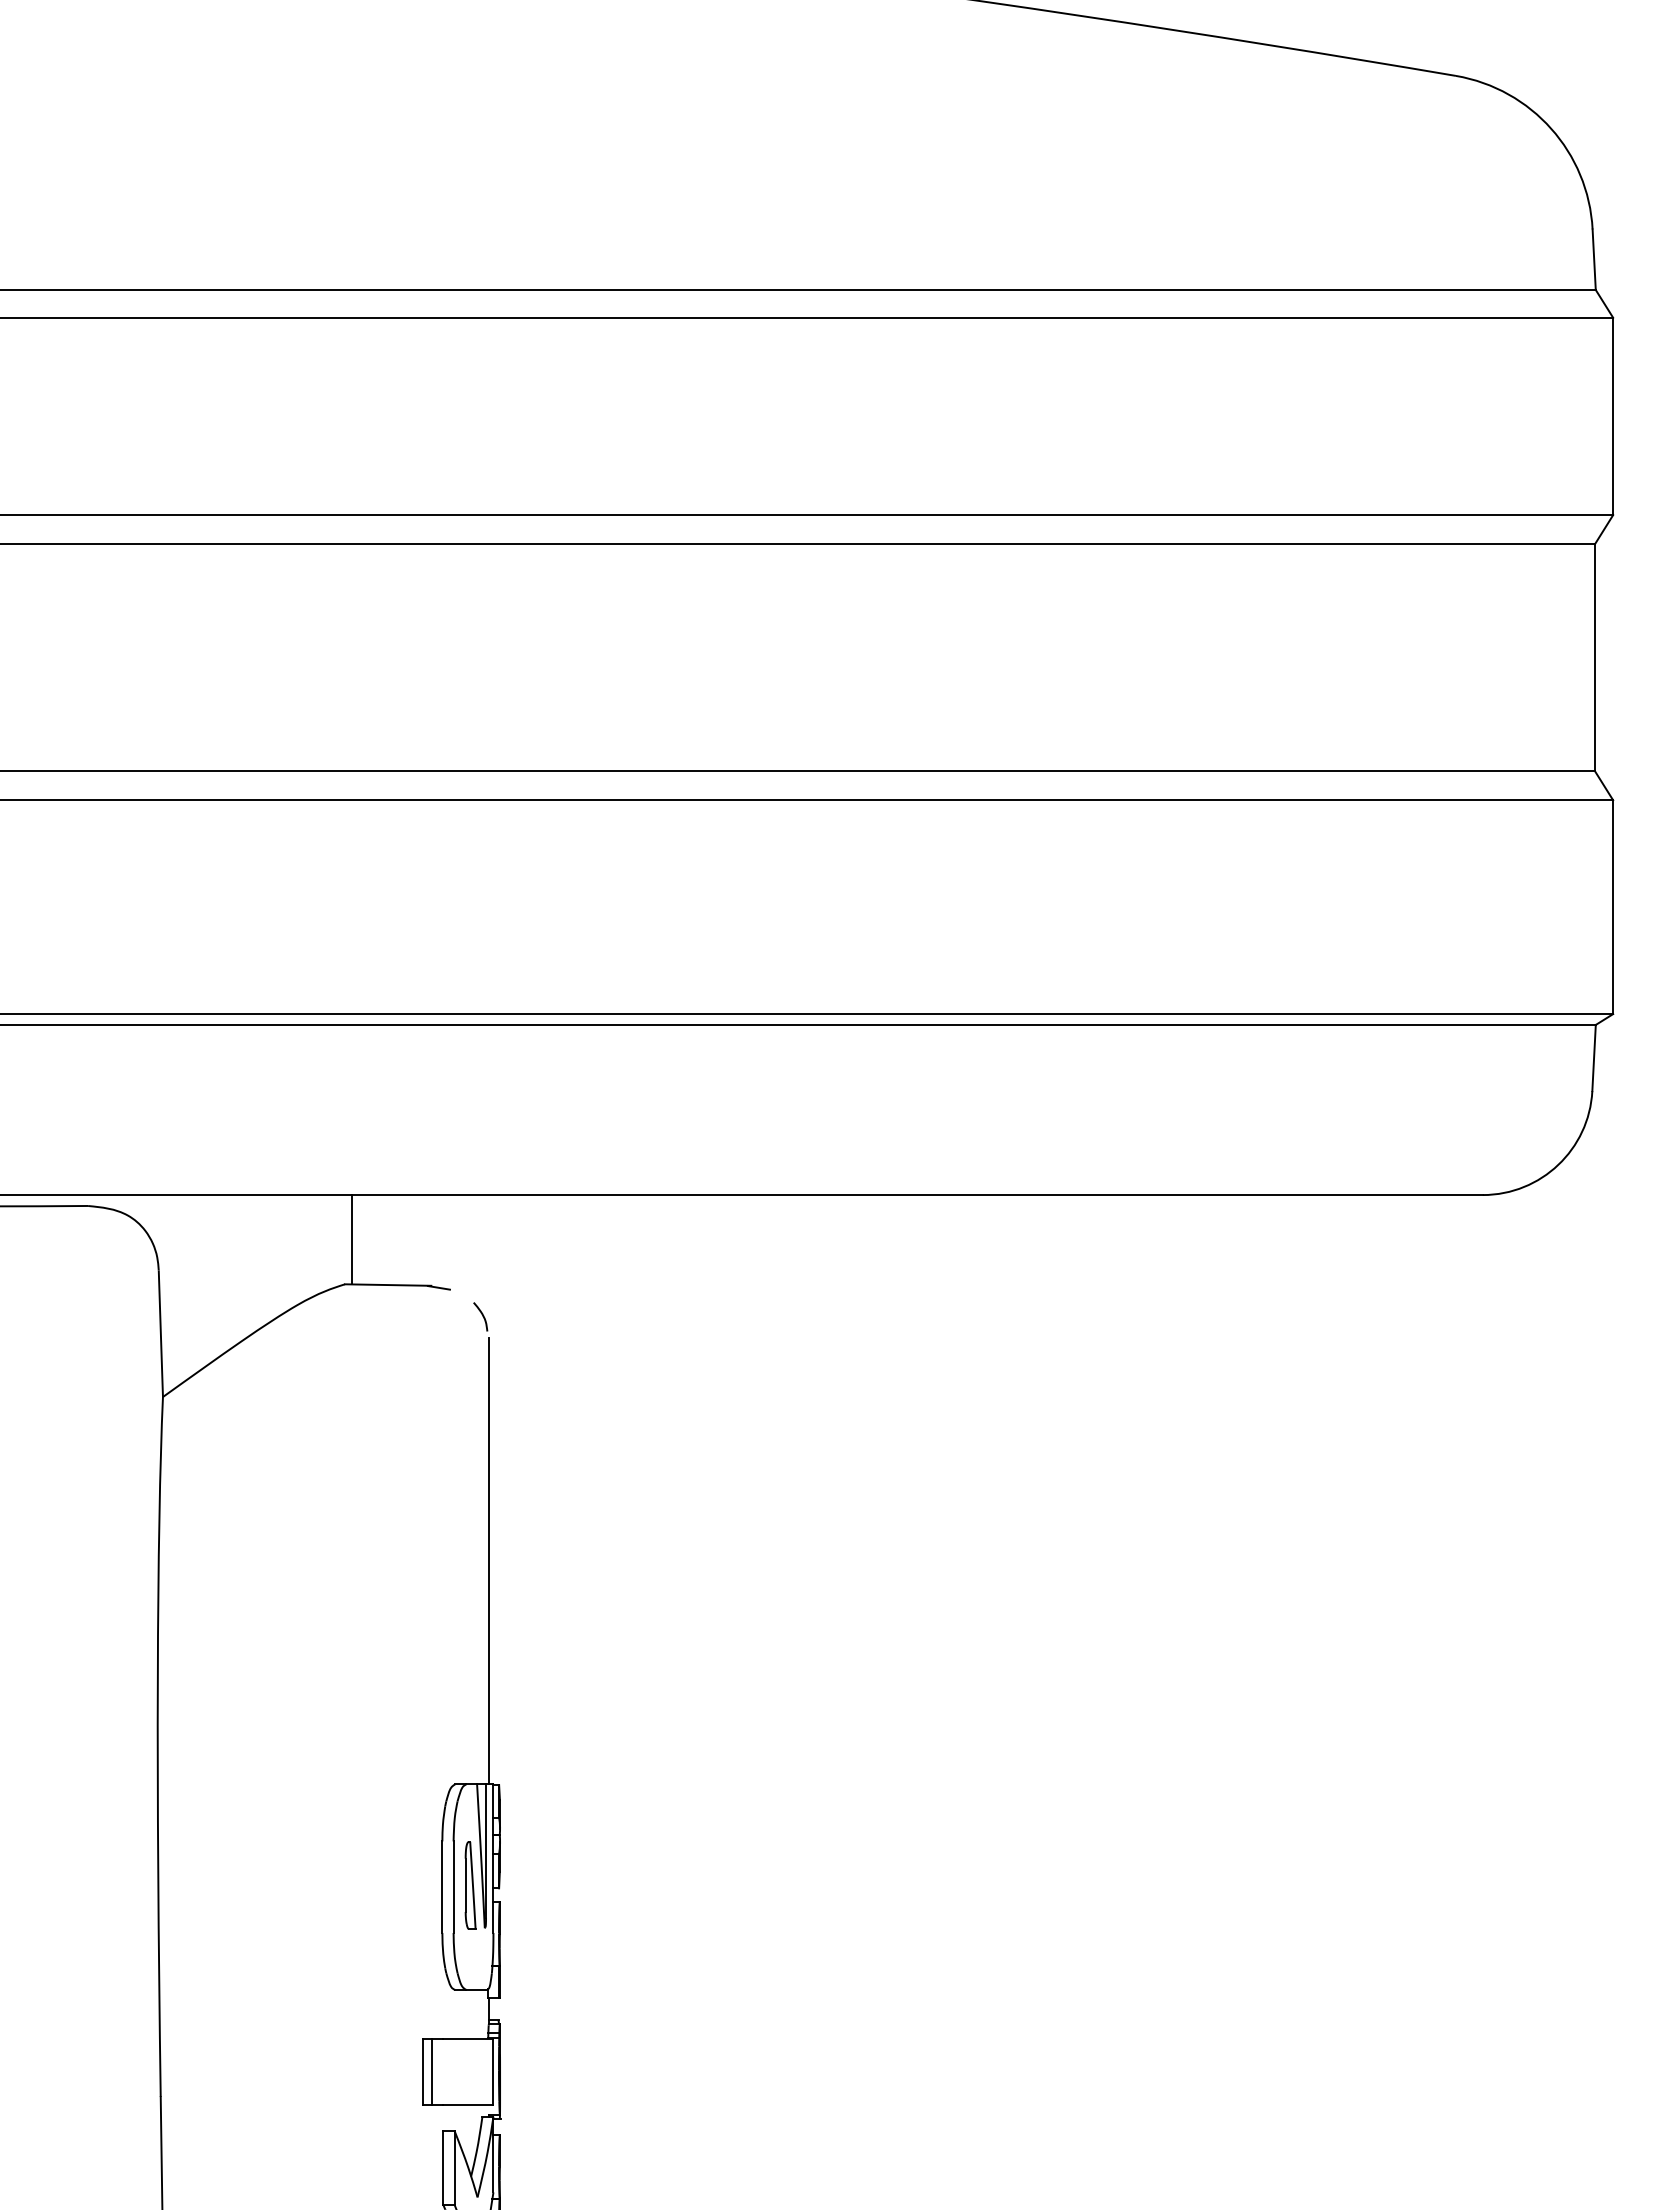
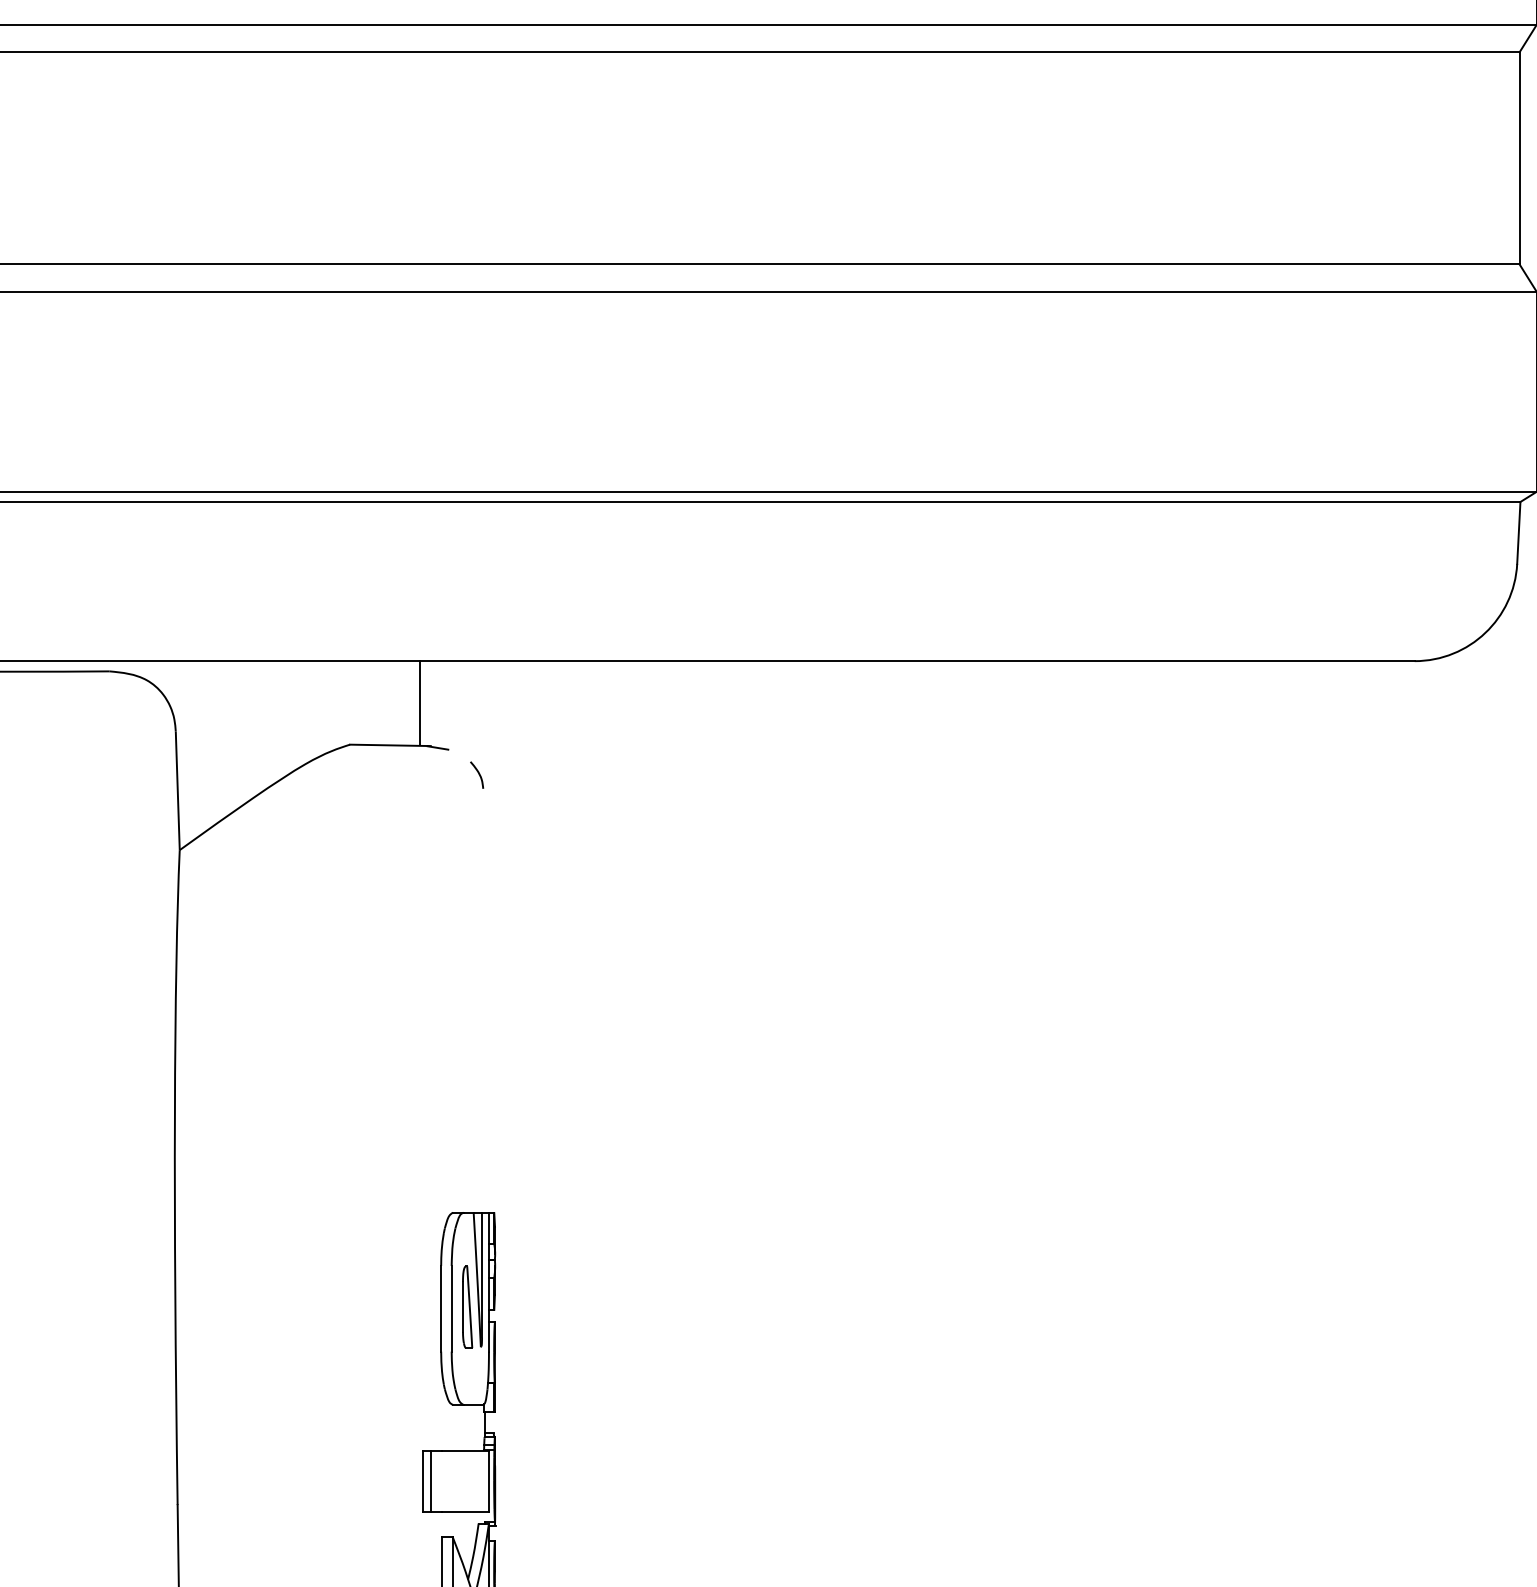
line: (352, 1239) -> (420, 702), moved
line: (489, 1561) -> (485, 1004), removed

